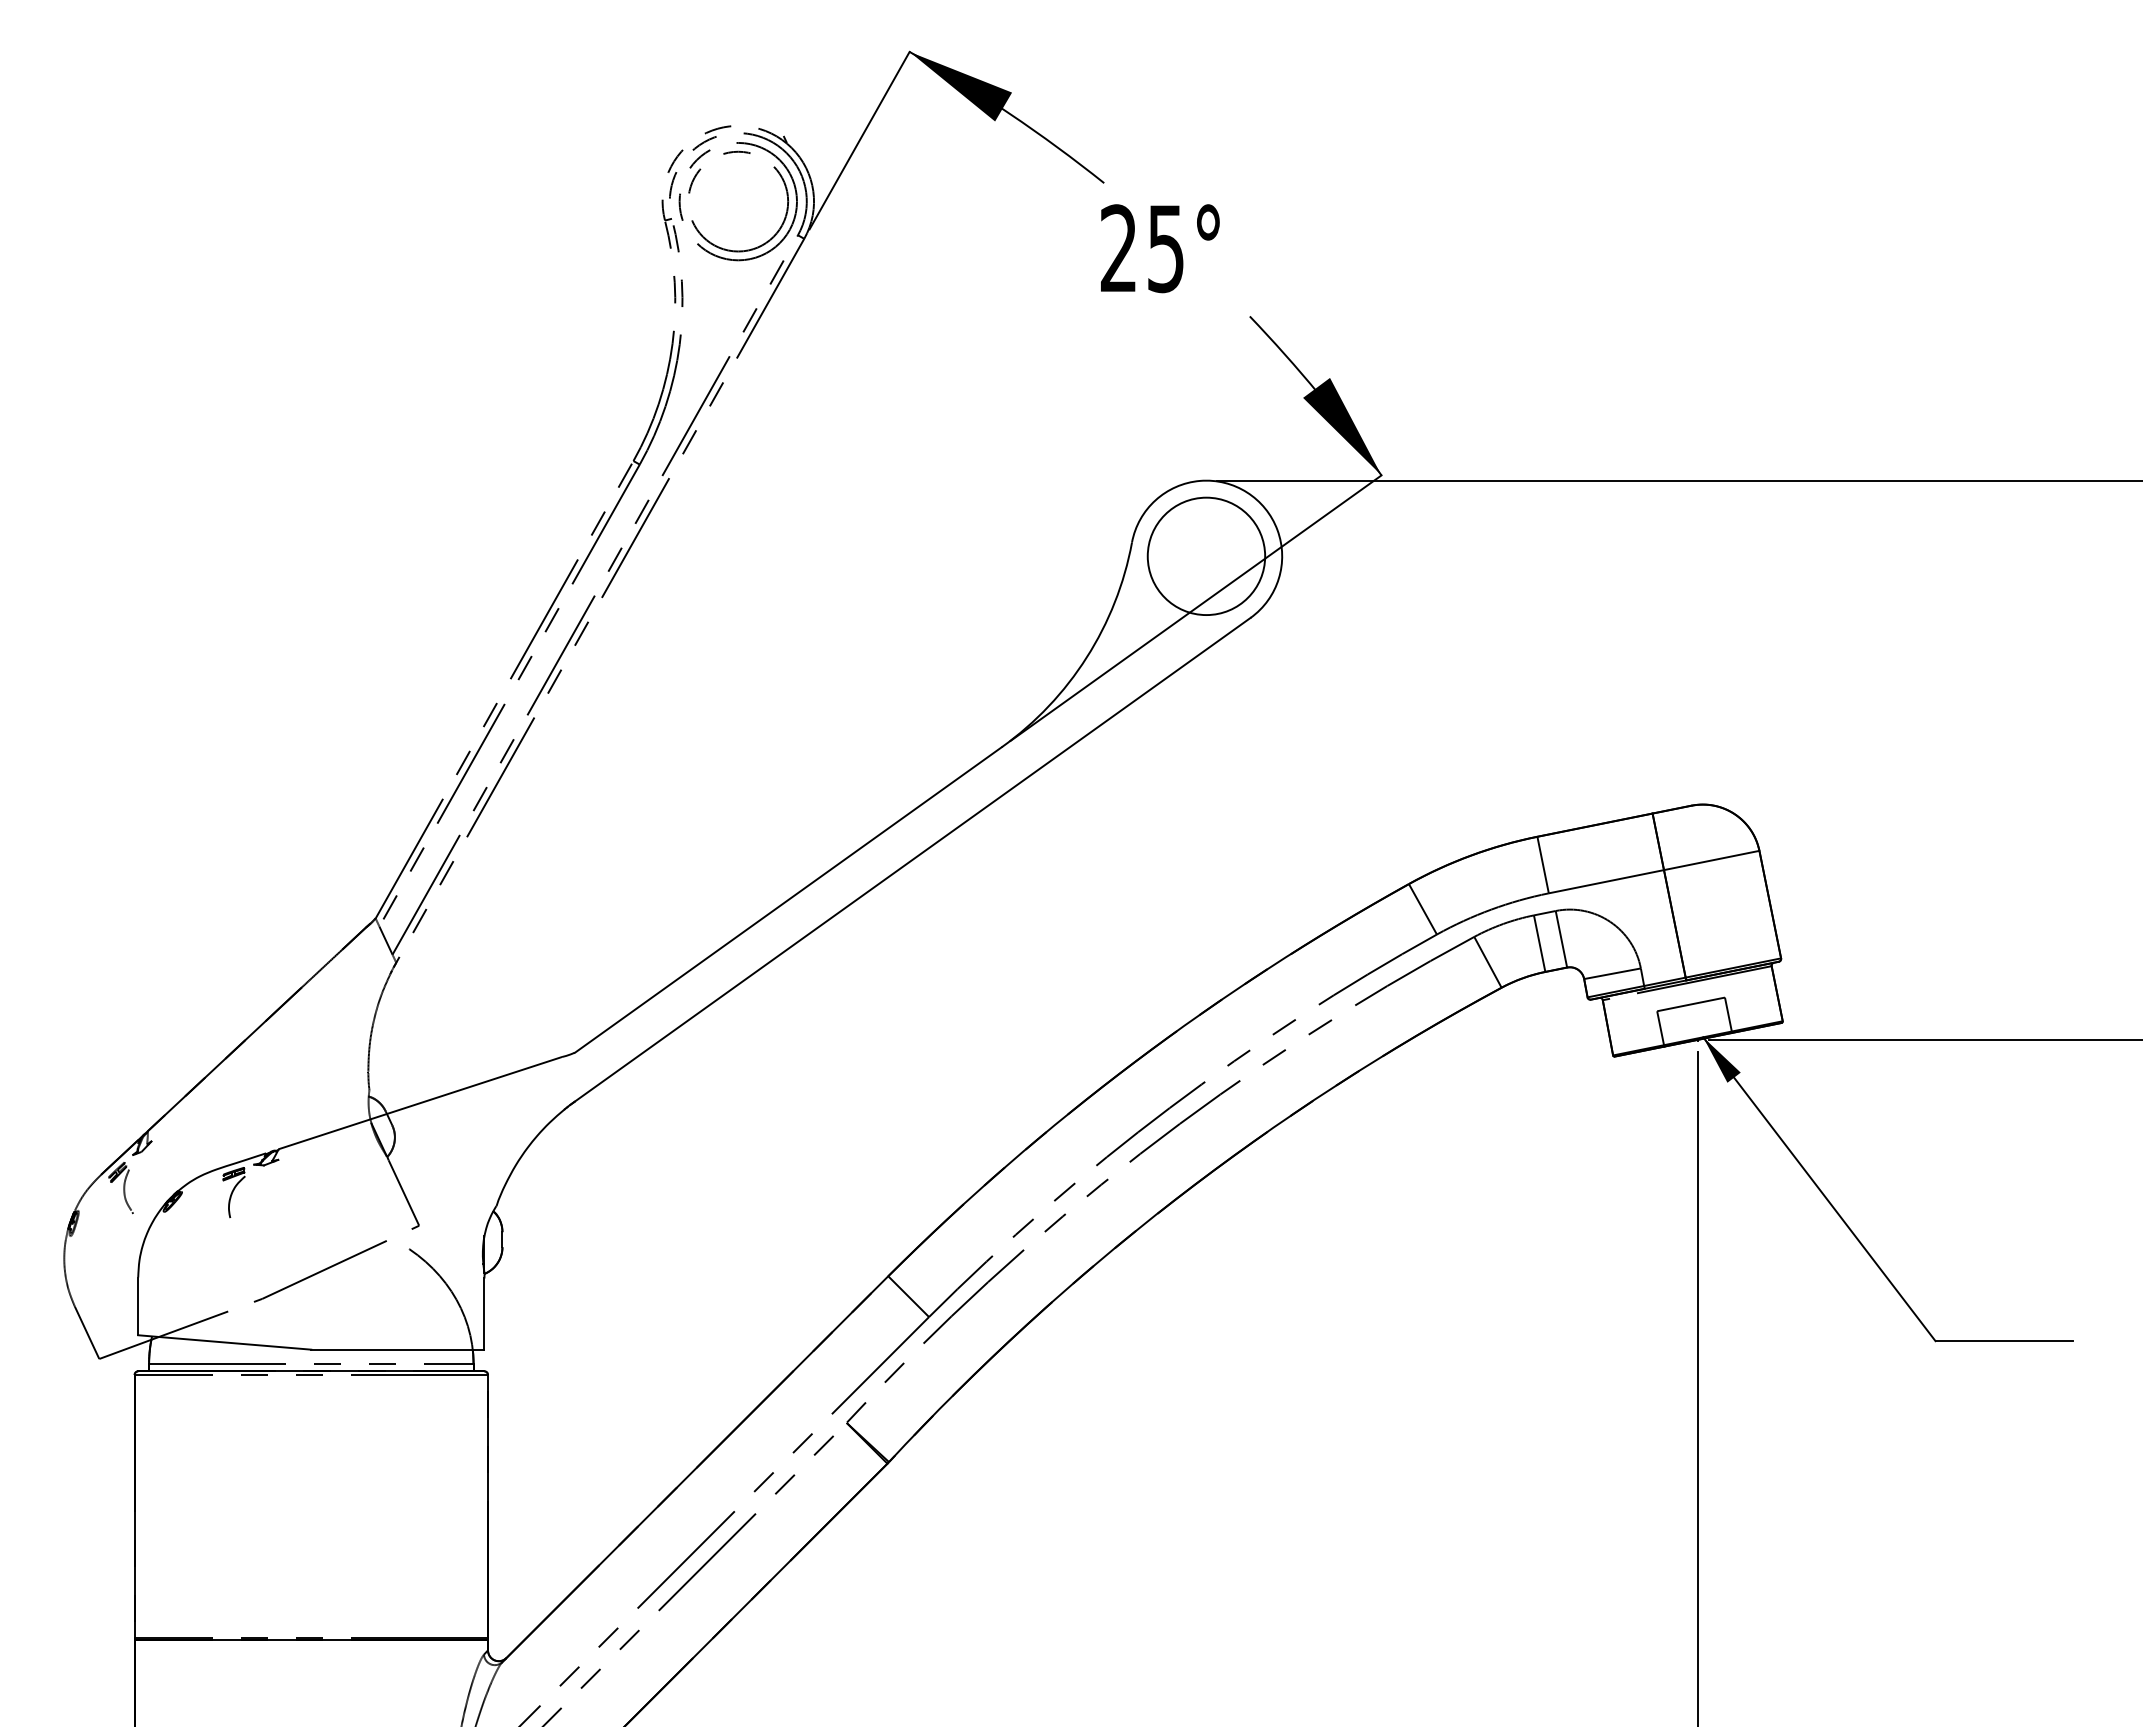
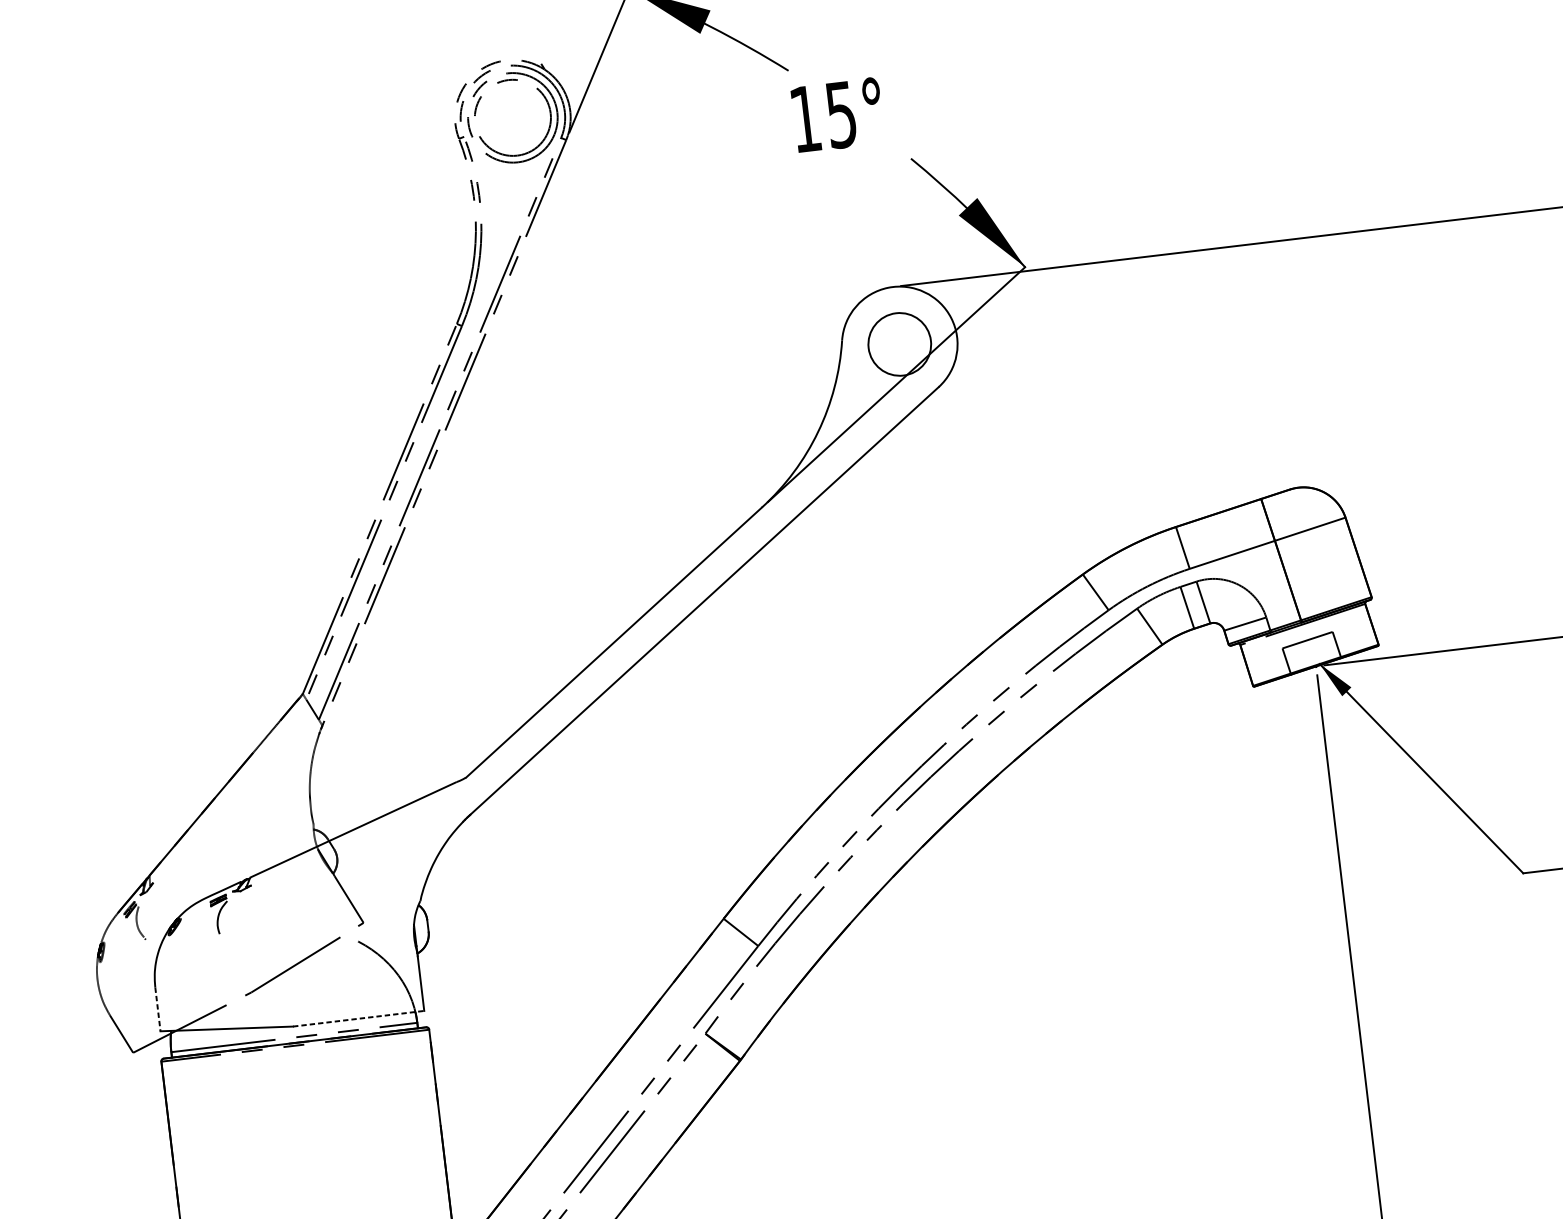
text: (1118, 247) -> (805, 118), 25° -> 15°
circle: (1206, 556) -> (899, 344), size x0.7
line: (138, 1306) -> (158, 1009), solid -> dashed
line: (397, 1349) -> (358, 1018), solid -> dashed

